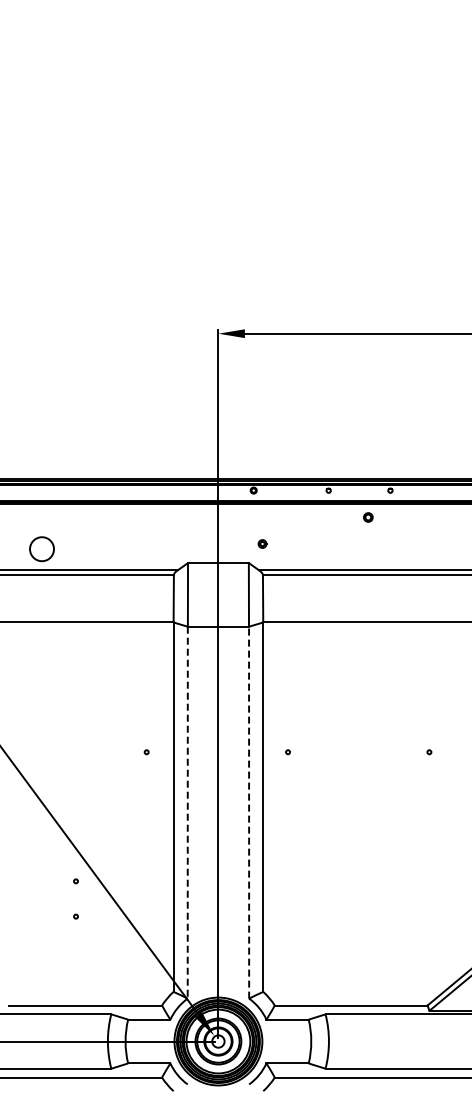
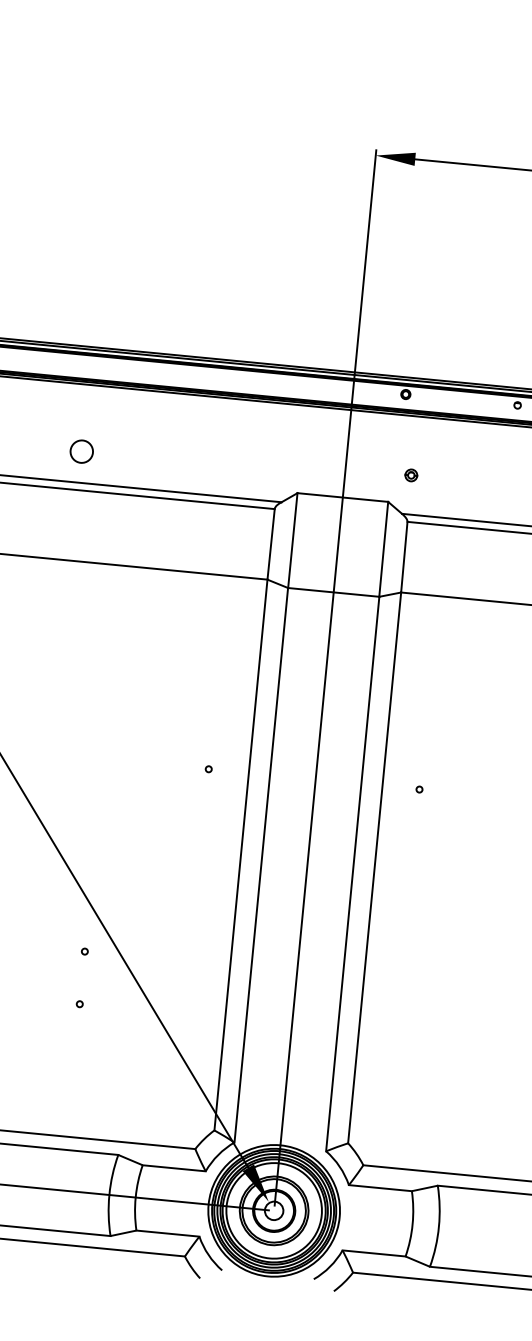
circle: (41, 549) -> (81, 451), size x0.62
line: (187, 812) -> (260, 864), dashed -> solid
line: (249, 812) -> (353, 873), dashed -> solid

